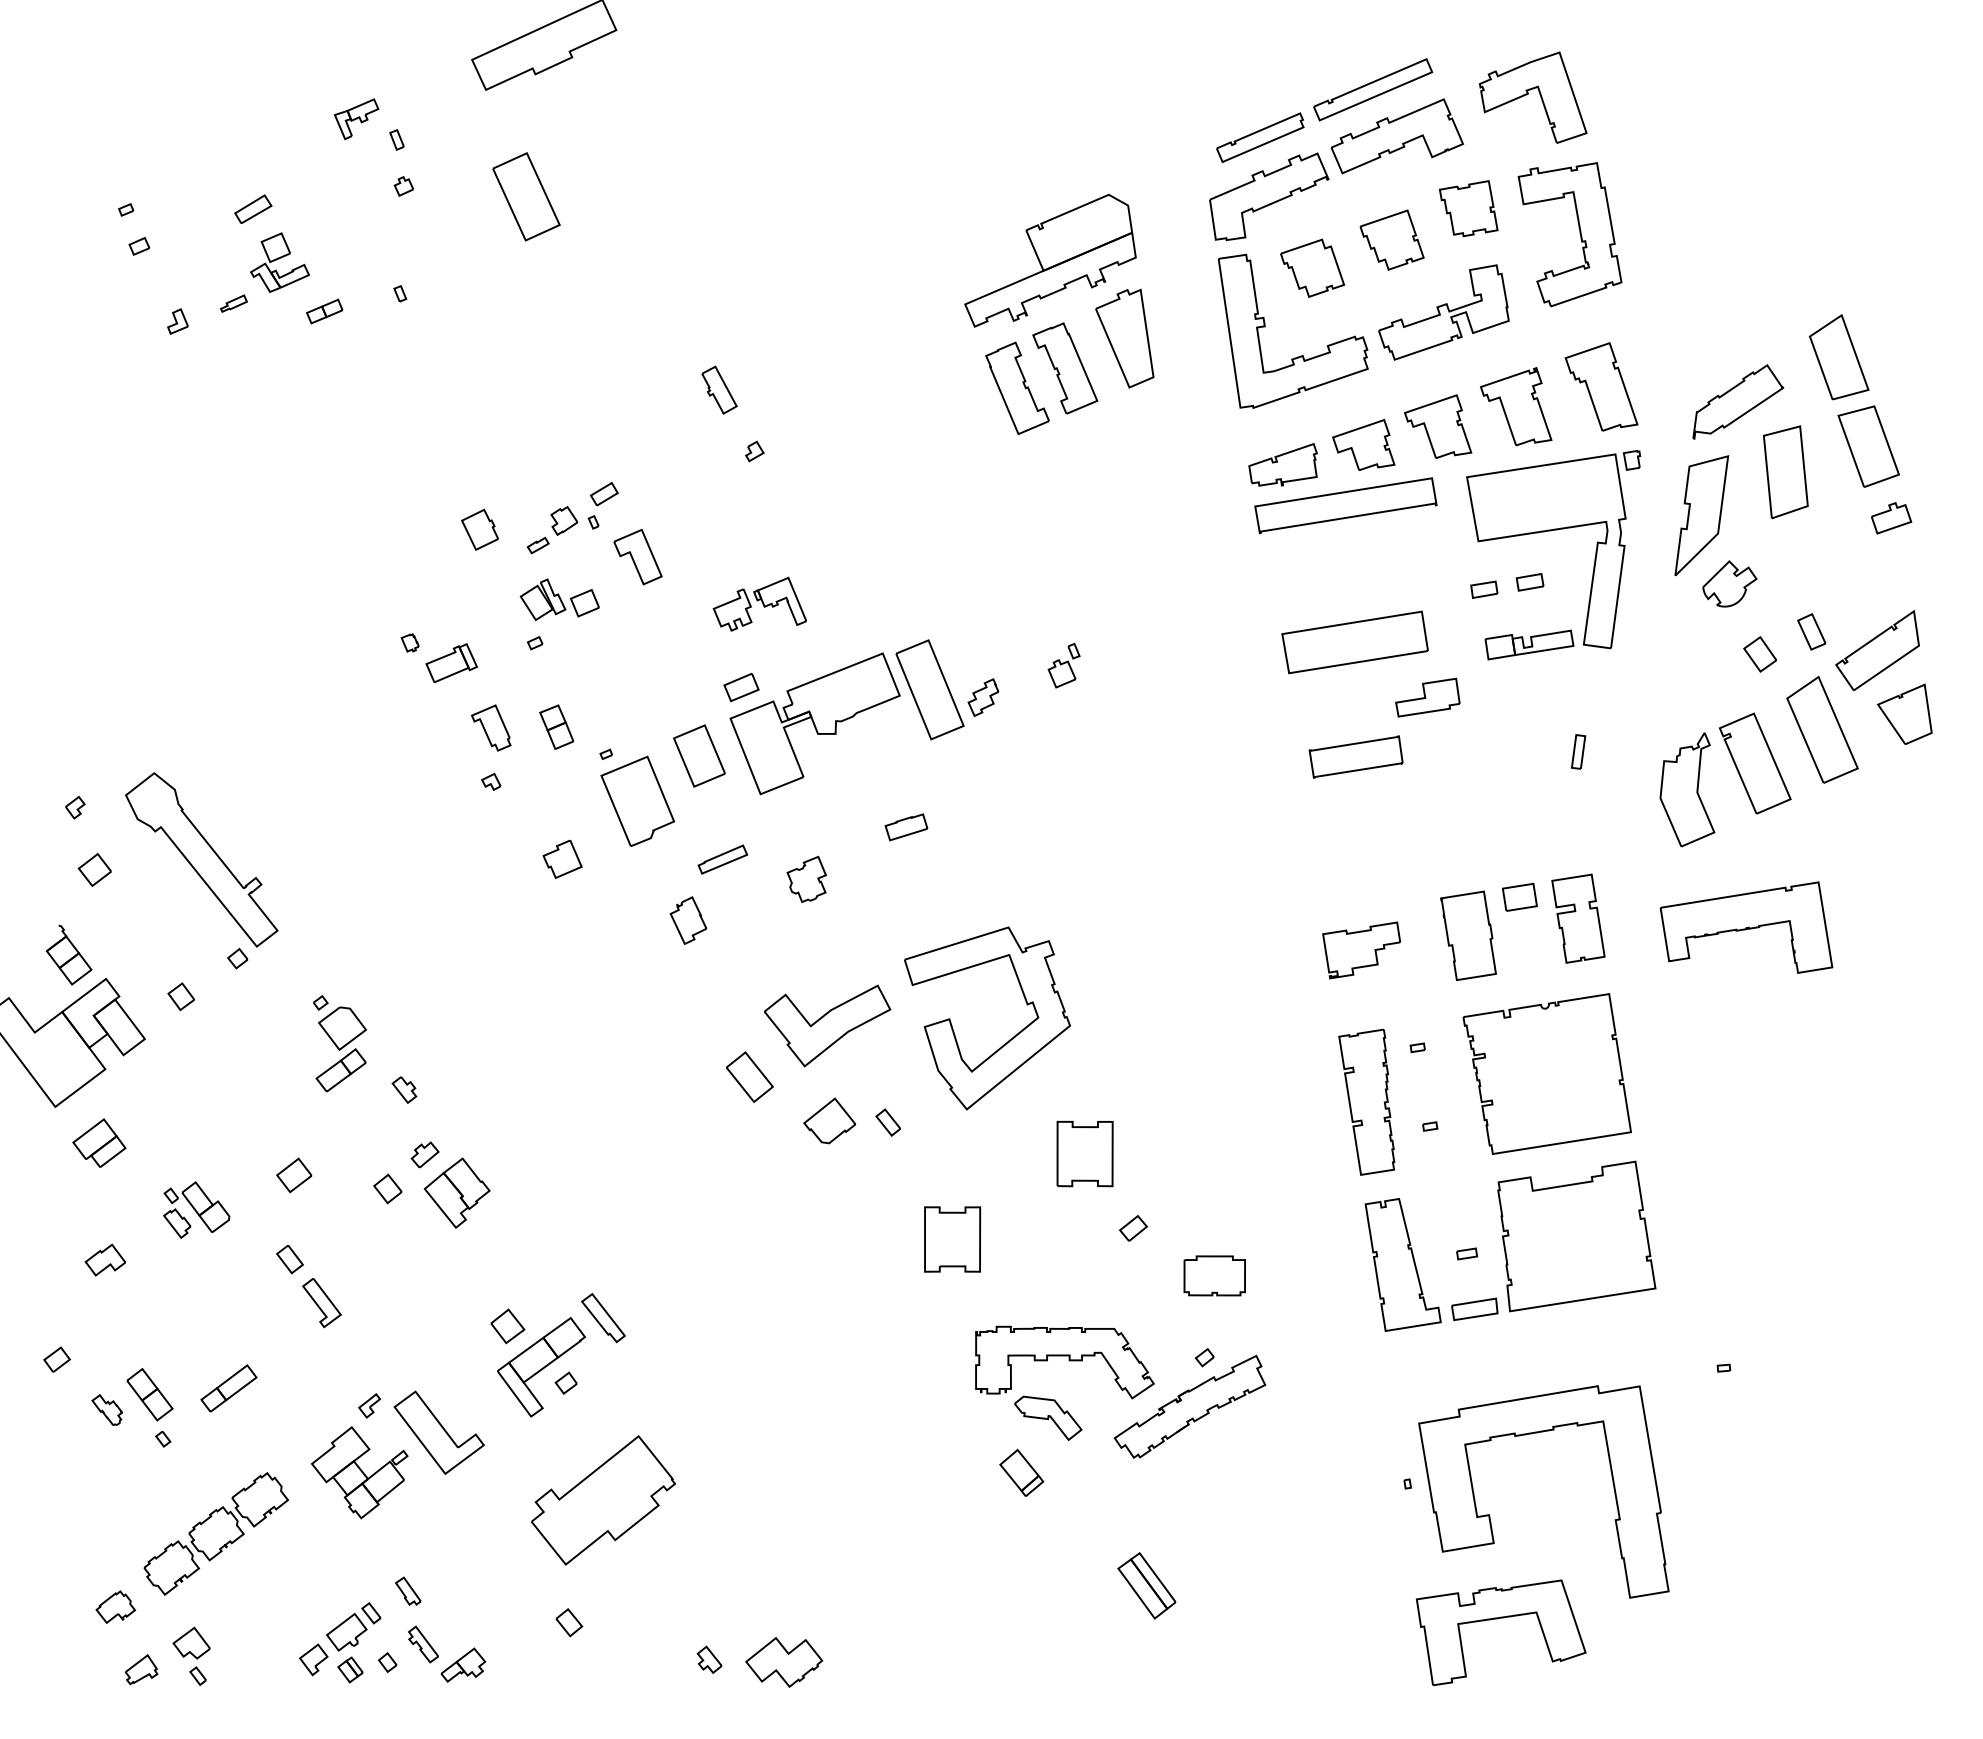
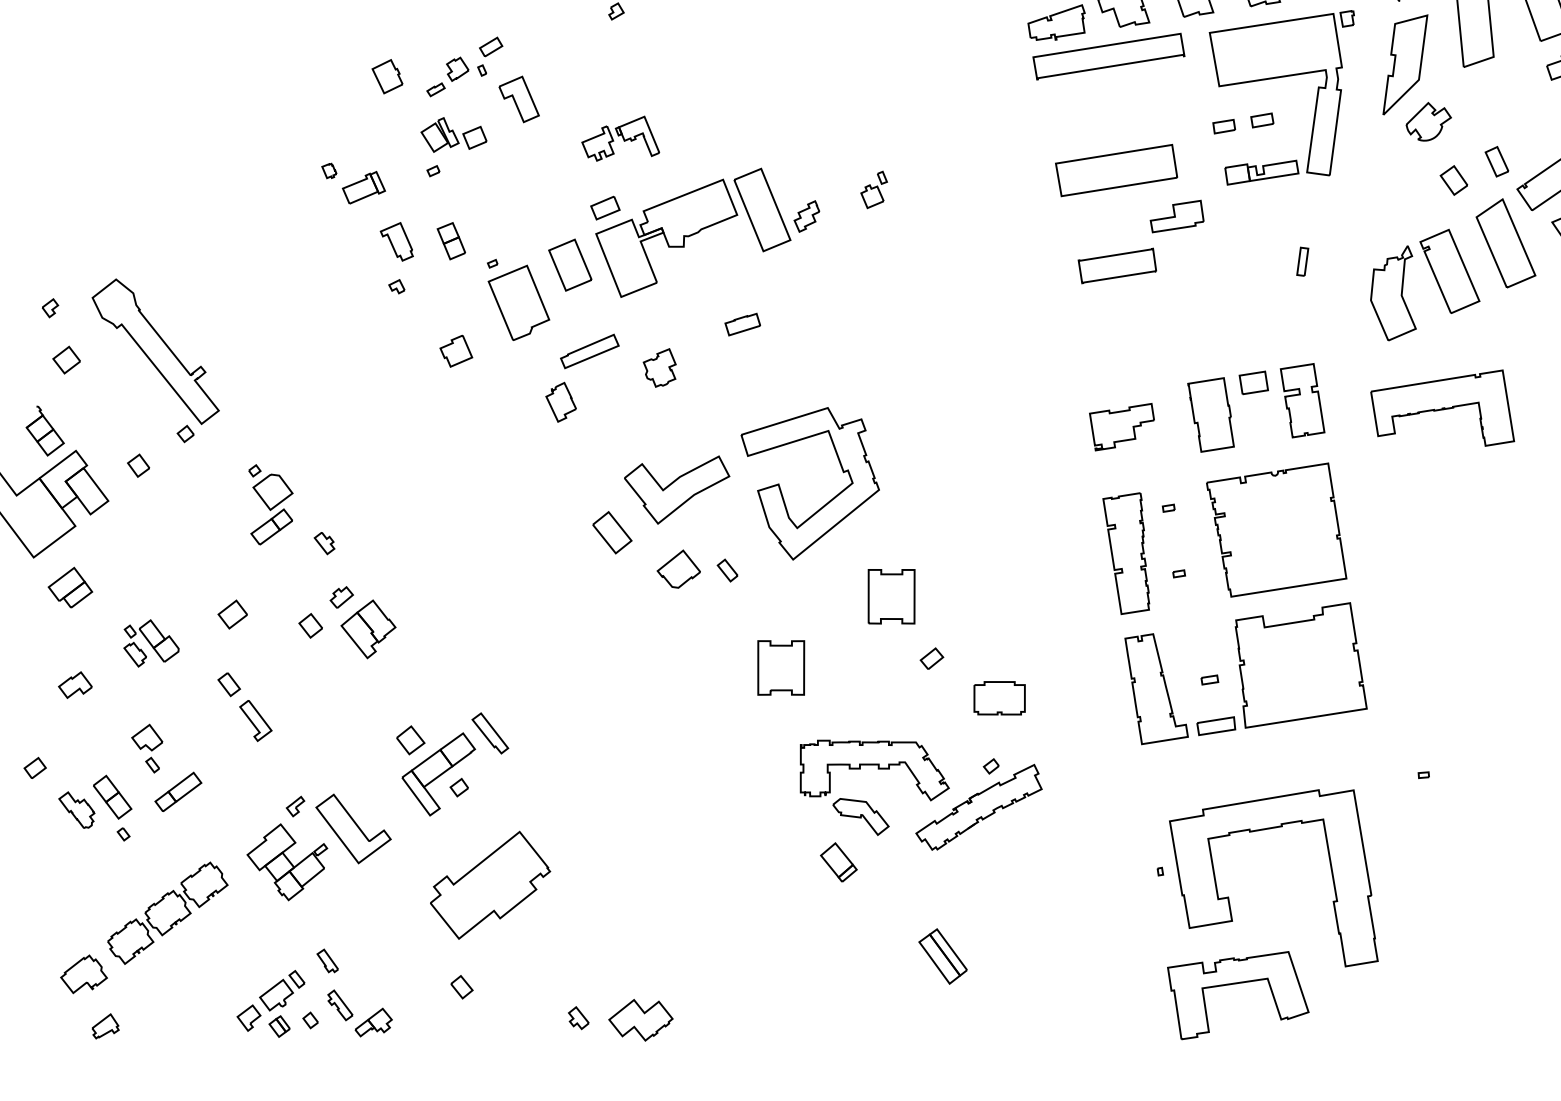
part: (722, 859) -> (589, 351), size x1.43
part: (107, 1409) -> (77, 809), size x1.43
part: (115, 1606) -> (83, 973), size x1.43
part: (191, 1655) -> (147, 747), moved

